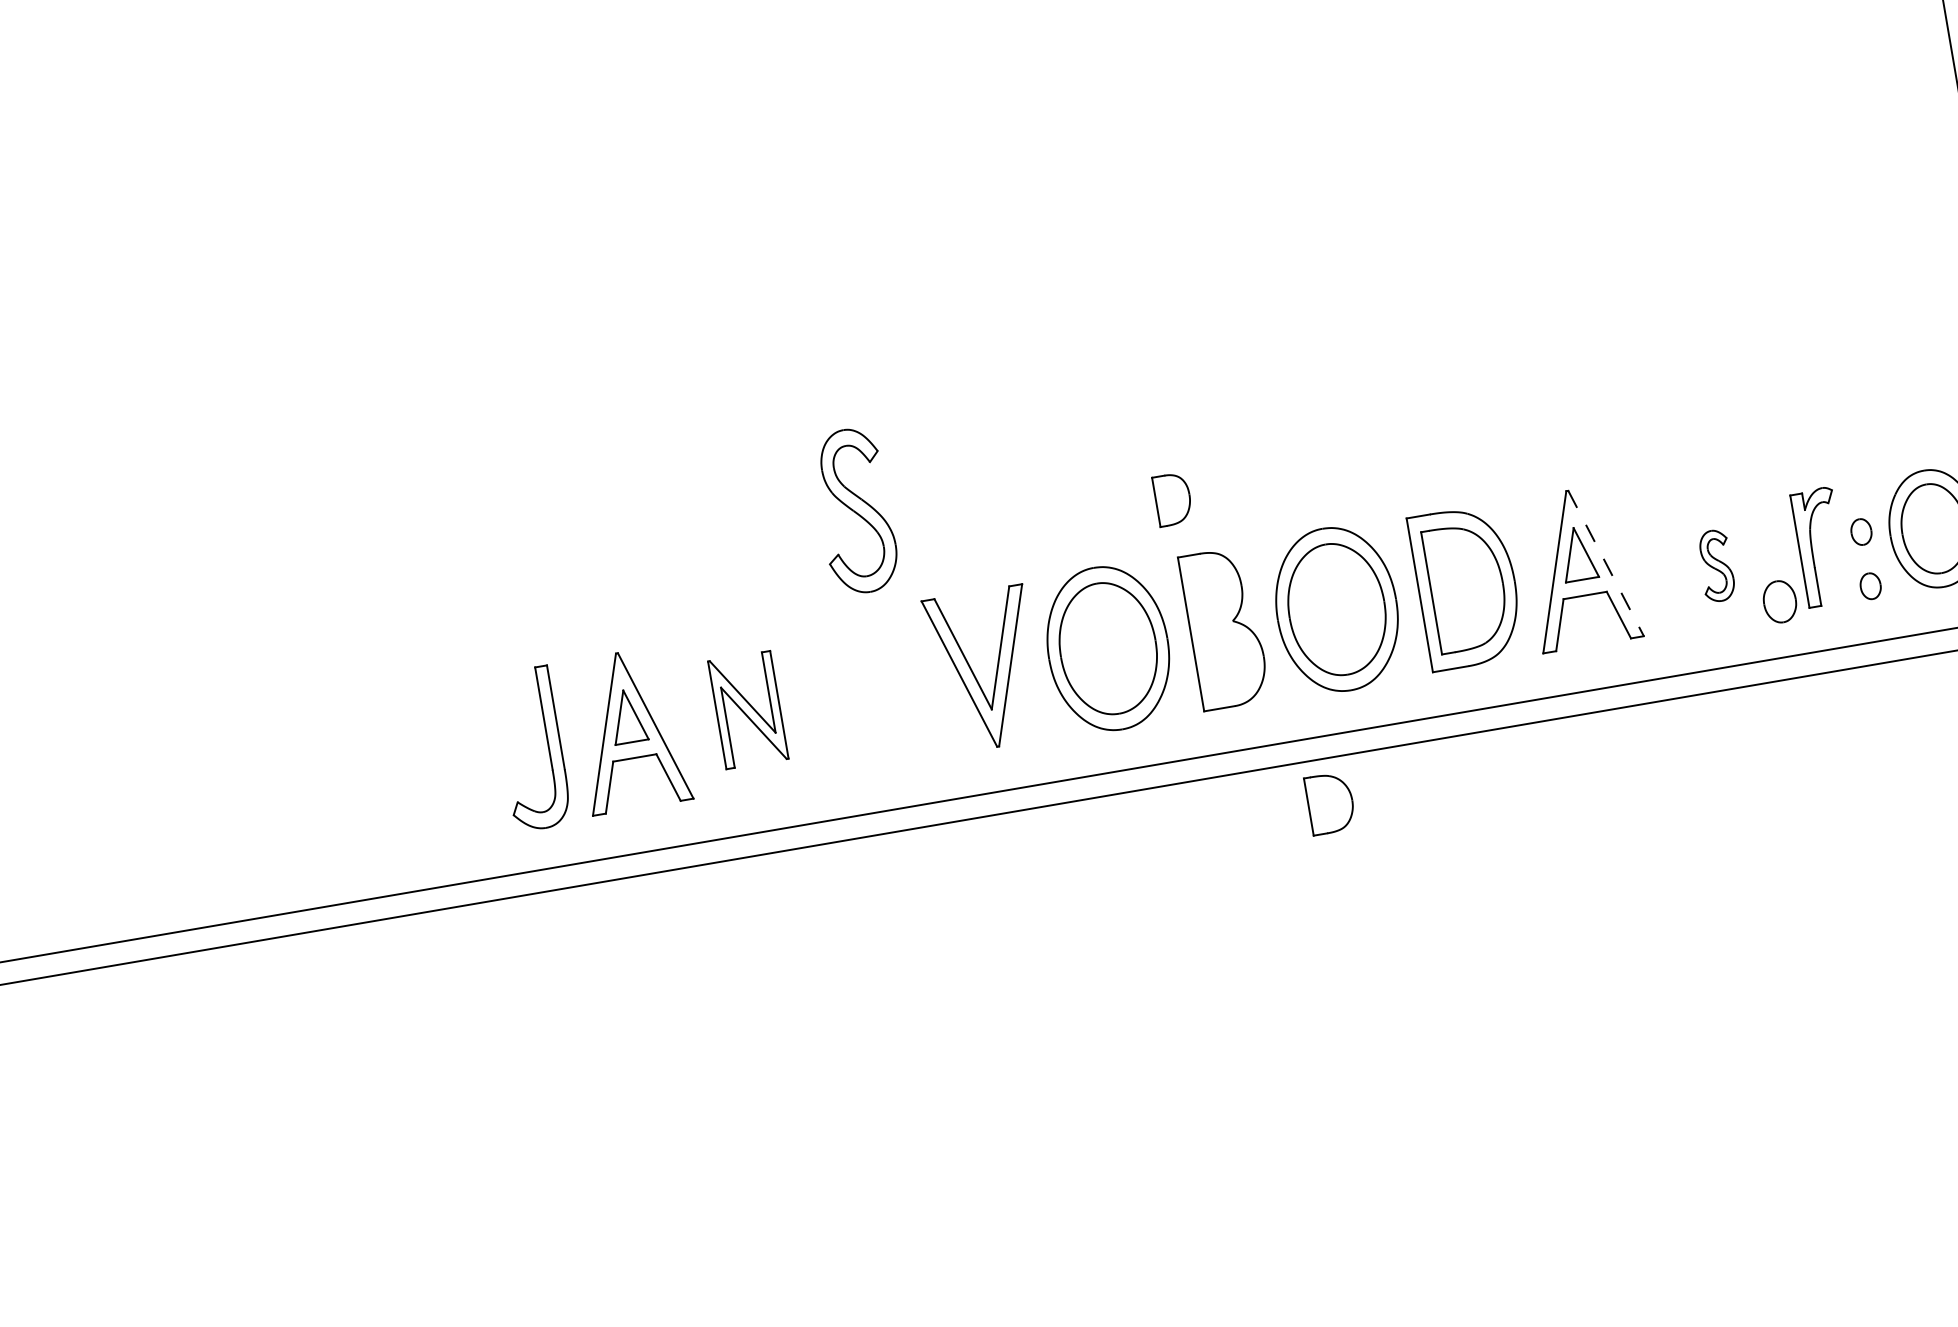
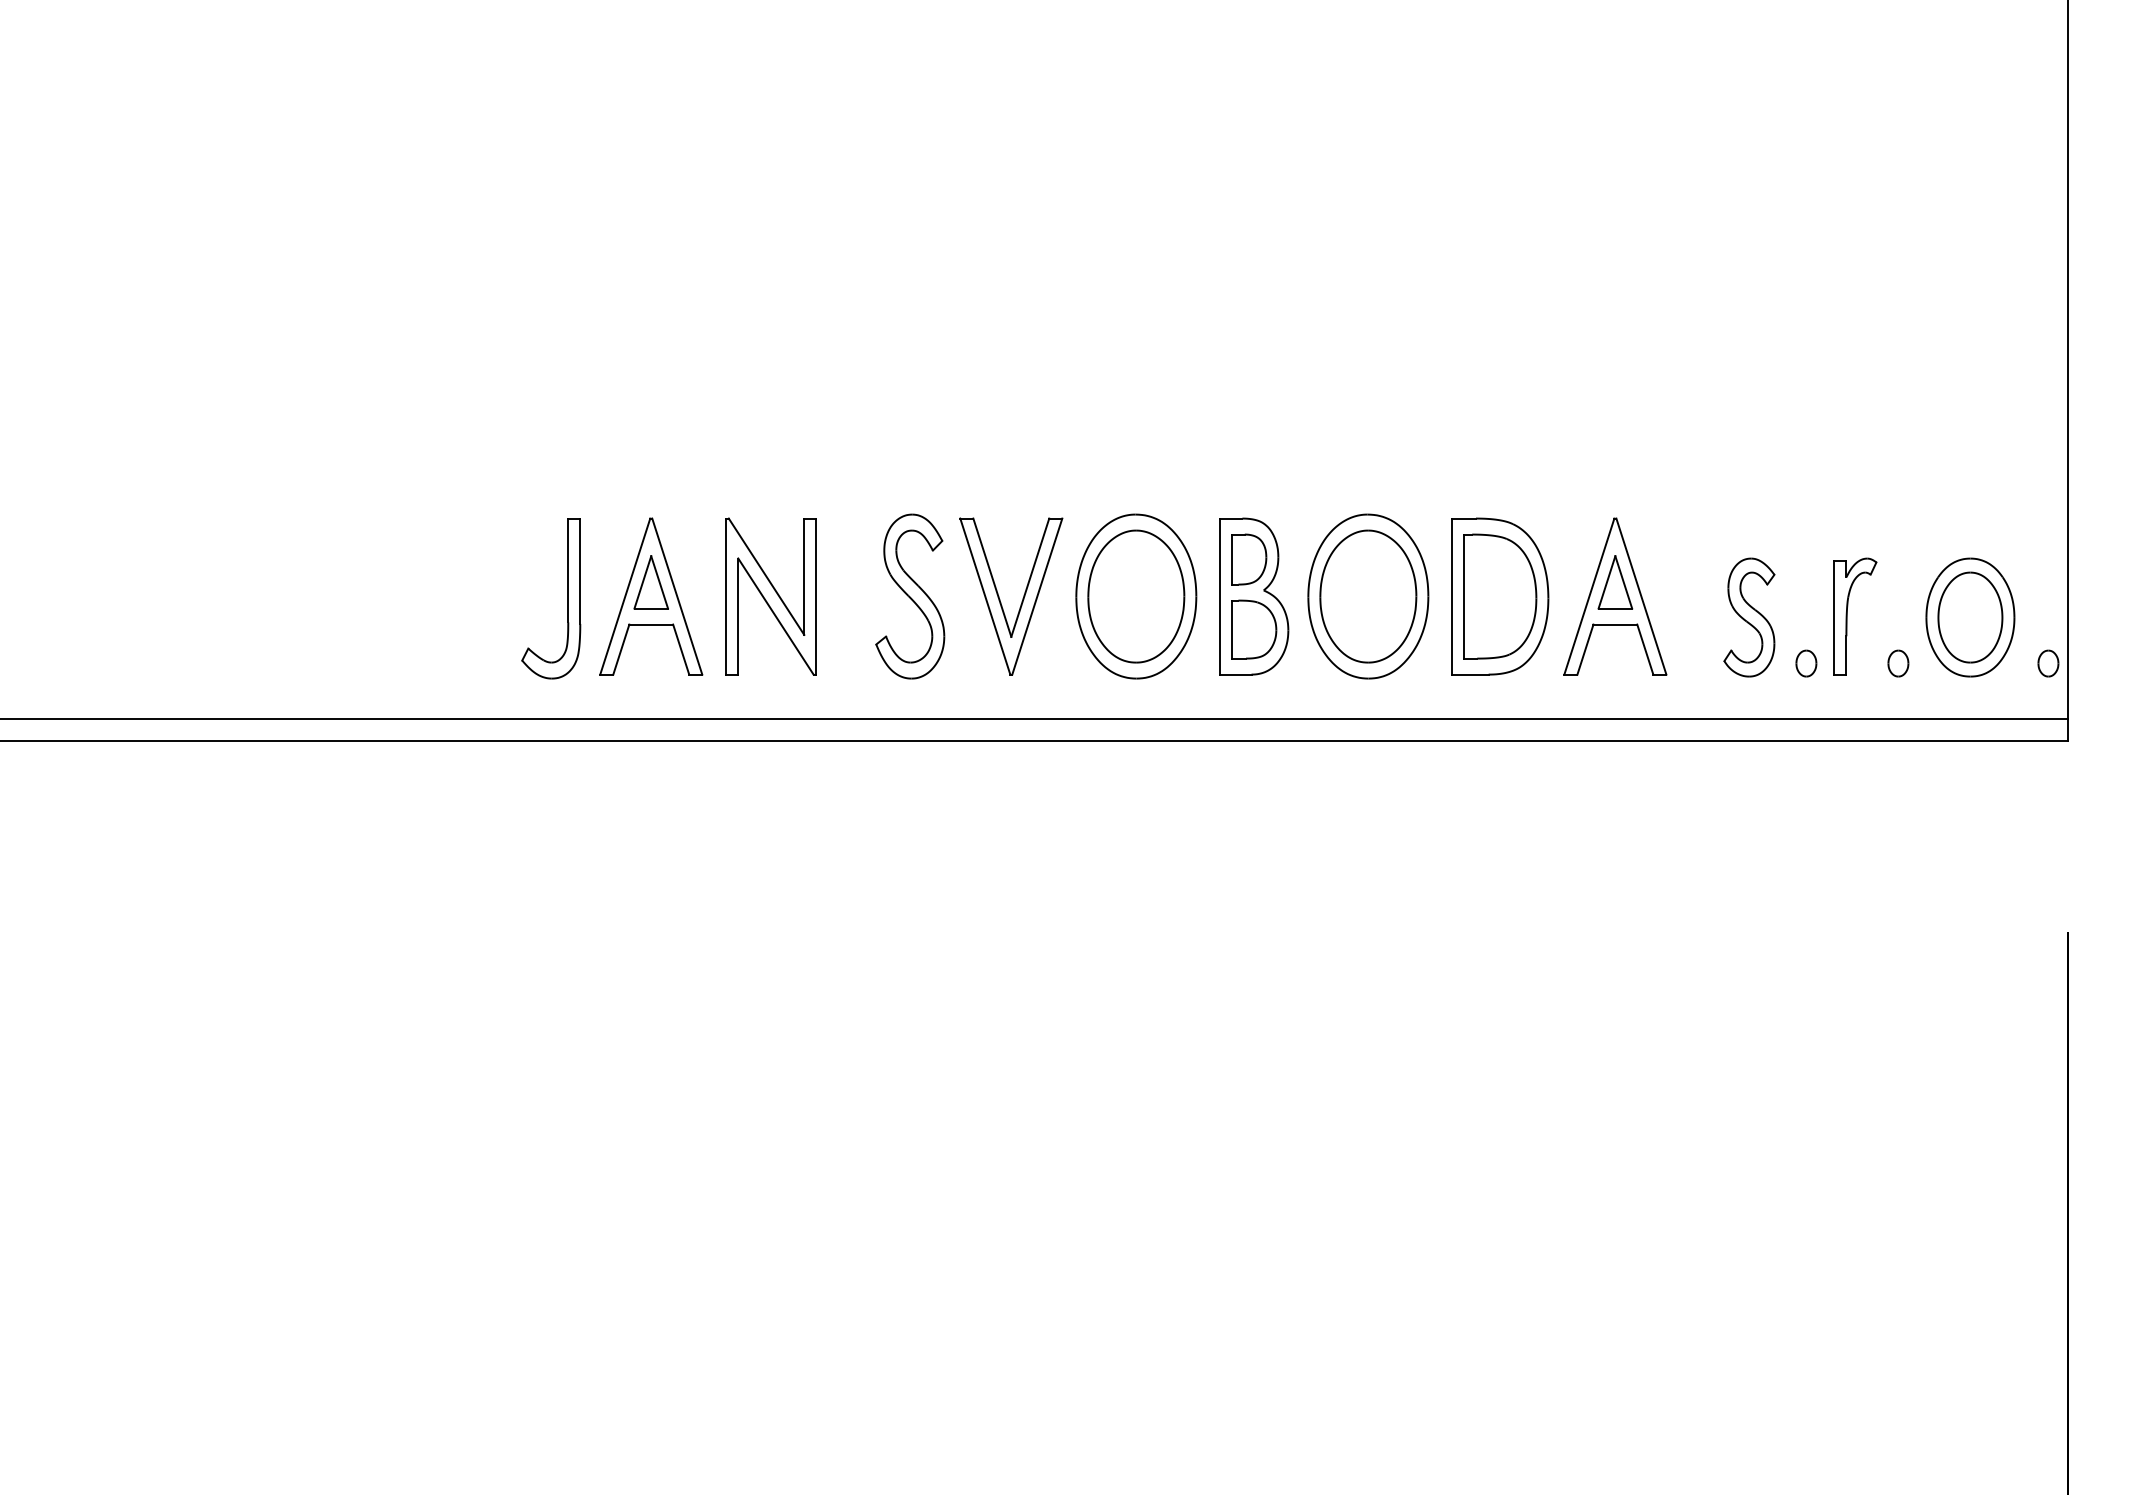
part: (1173, 499) -> (1249, 559), moved
part: (855, 511) -> (910, 596), moved
part: (1861, 531) -> (1898, 608), removed
line: (1606, 563) -> (1641, 596), dashed -> solid
part: (1716, 565) -> (1749, 617), size x1.67
part: (1780, 601) -> (1806, 663), size x0.62
part: (747, 710) -> (770, 596), size x1.43
part: (1330, 803) -> (1254, 629), moved

